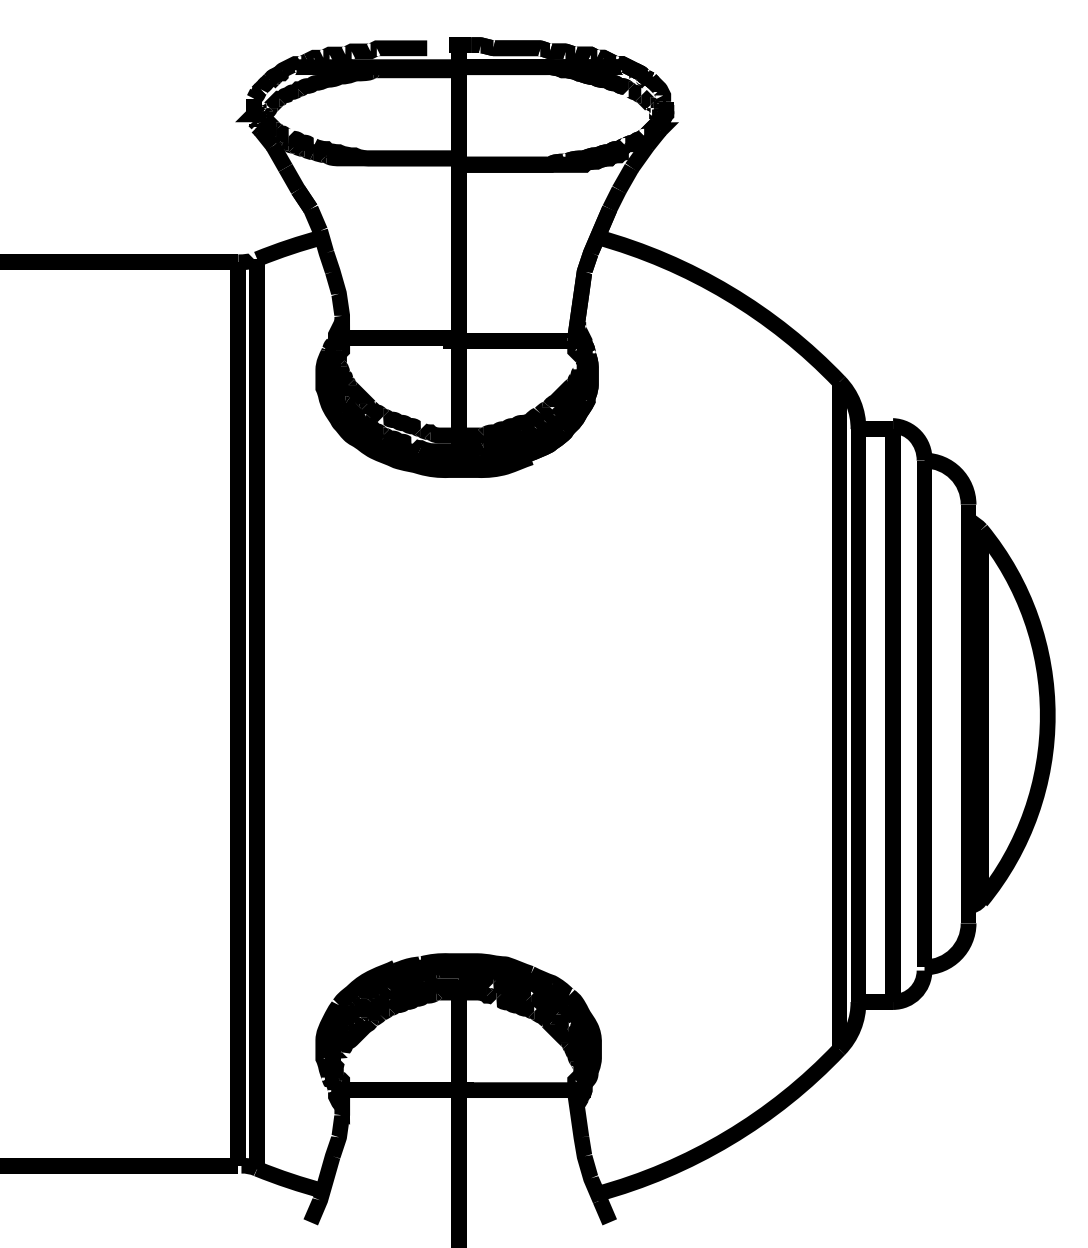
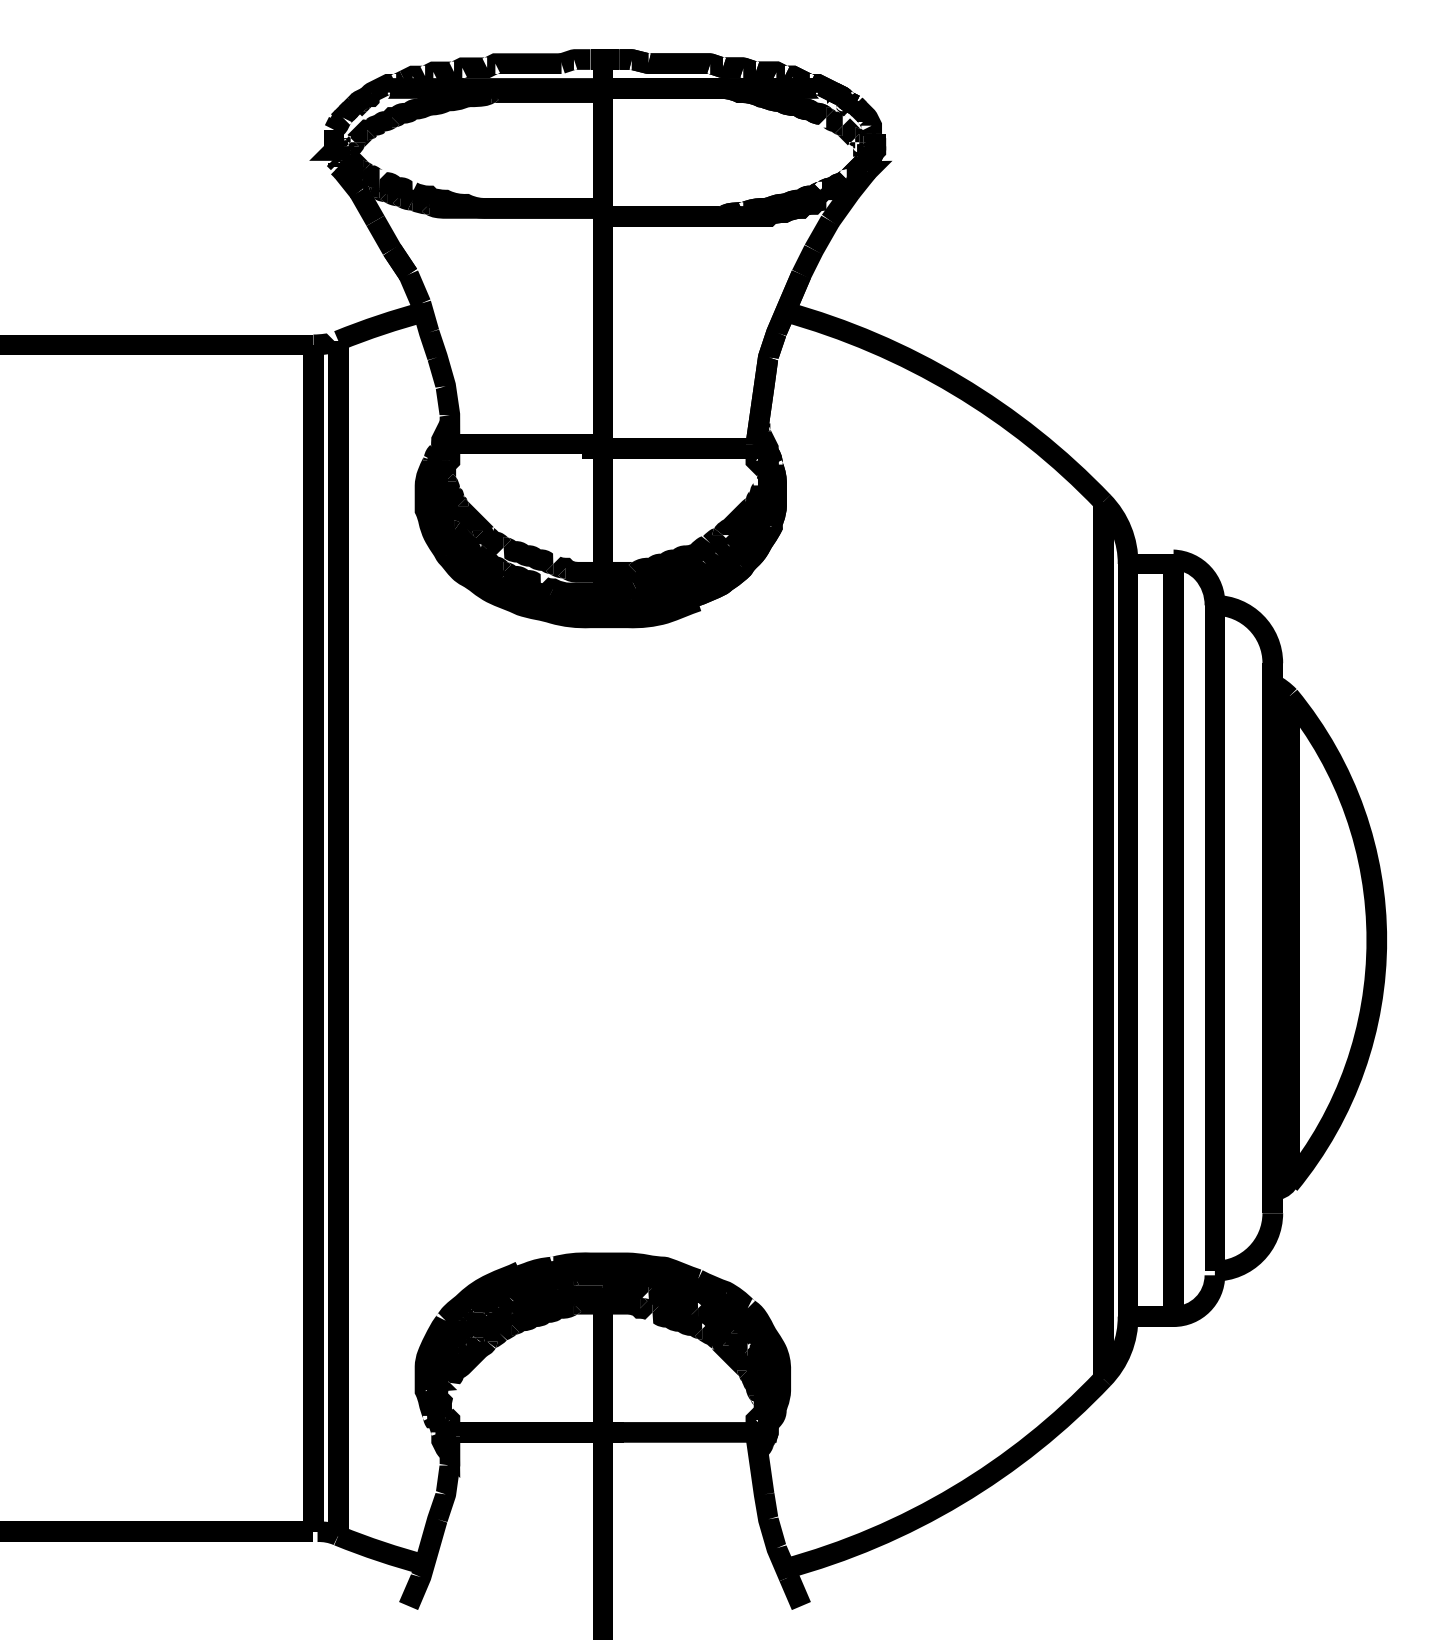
fill: (437, 46) -> (574, 61), added

